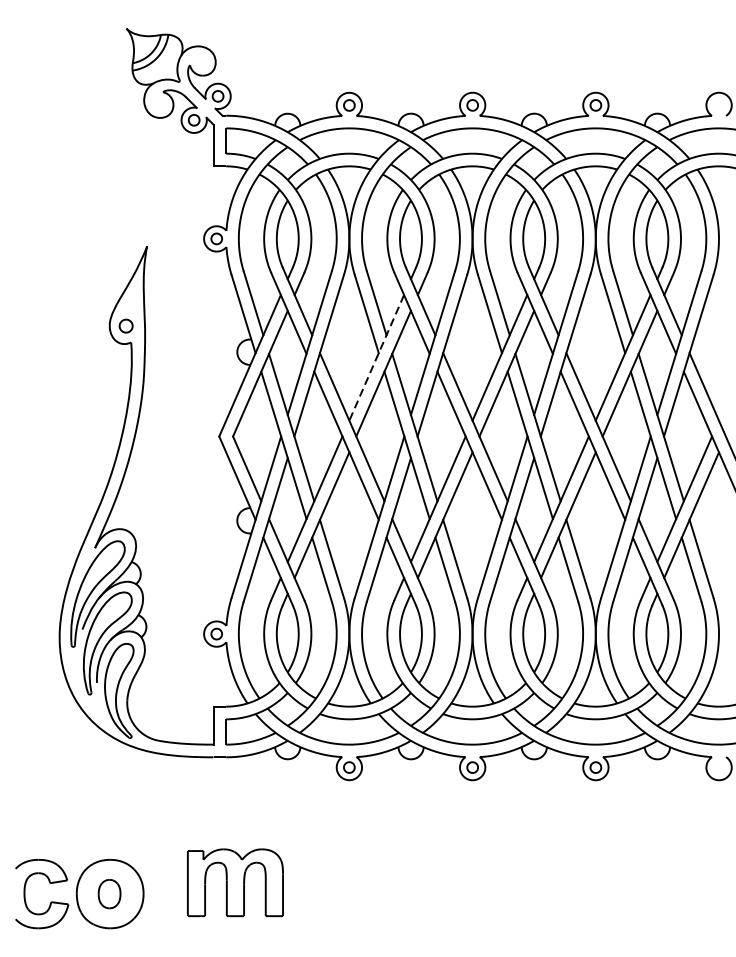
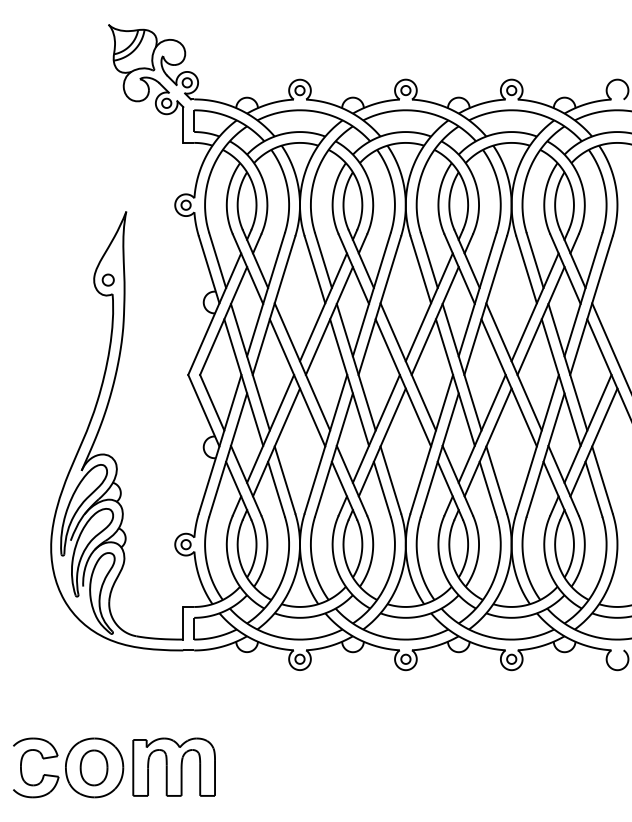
line: (376, 357) -> (323, 307), dashed -> solid
part: (234, 881) -> (173, 766), moved
part: (108, 893) -> (93, 767), size x1.43

